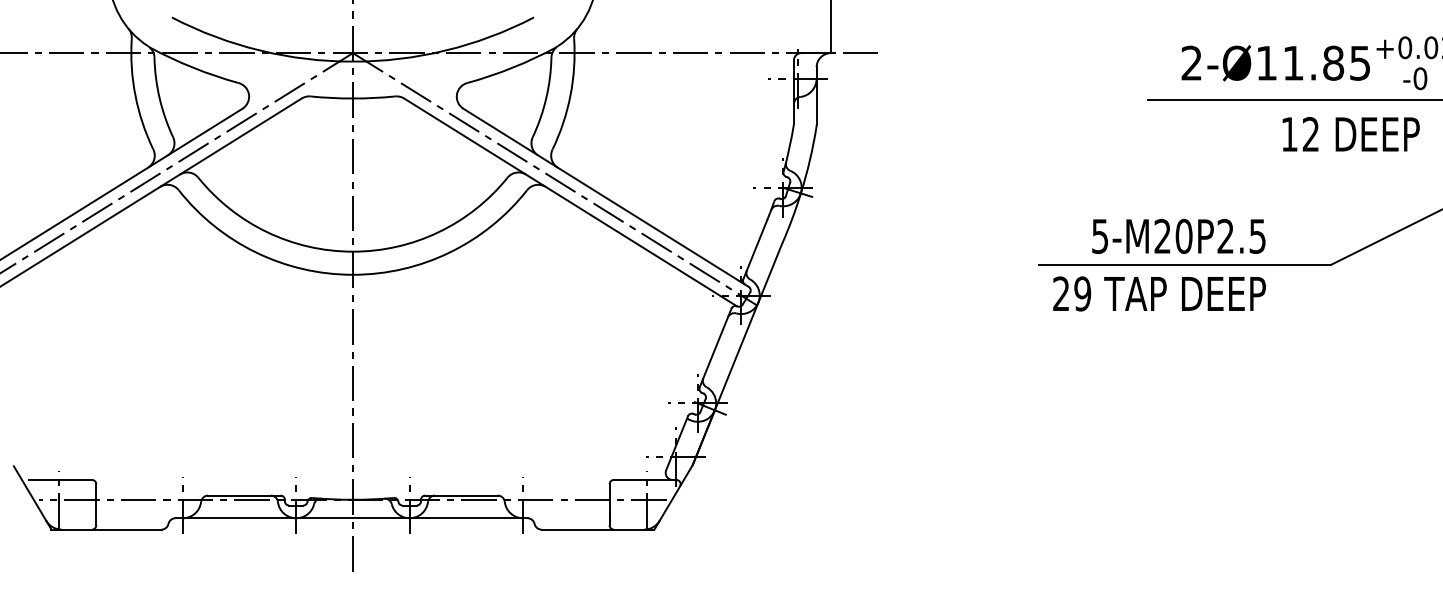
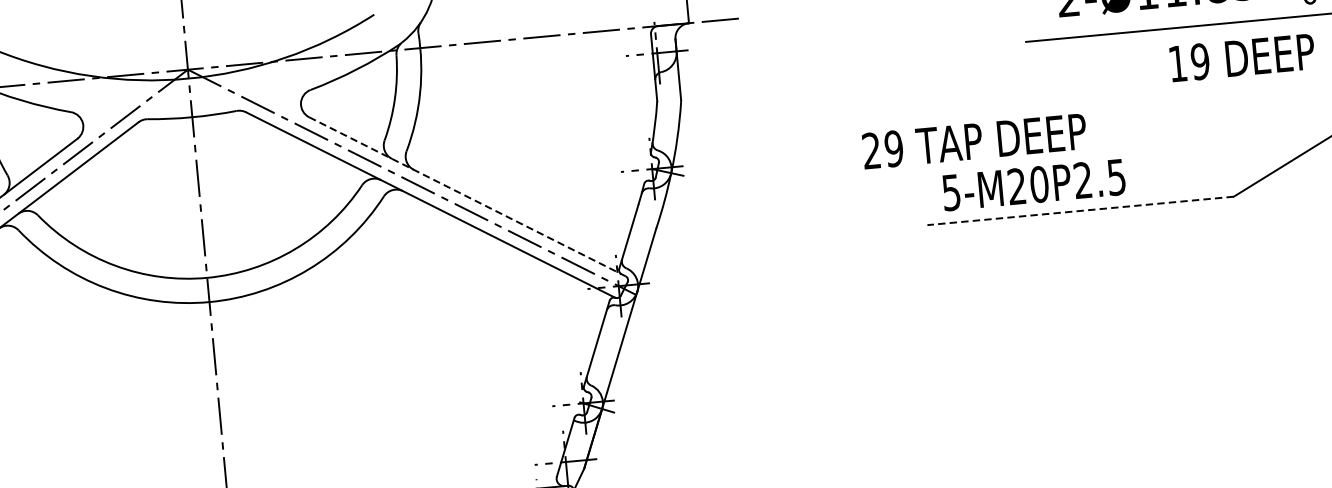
text: (1310, 134) -> (1199, 61), 12 -> 19
line: (606, 198) -> (467, 197), solid -> dashed
text: (1178, 235) -> (1033, 184), moved
line: (1184, 265) -> (1080, 211), solid -> dashed
text: (1159, 293) -> (974, 140), moved

